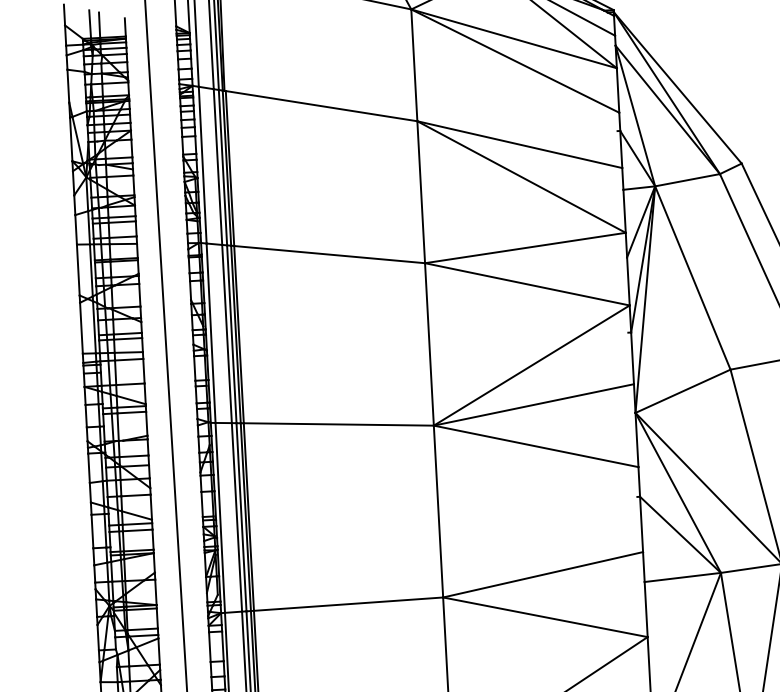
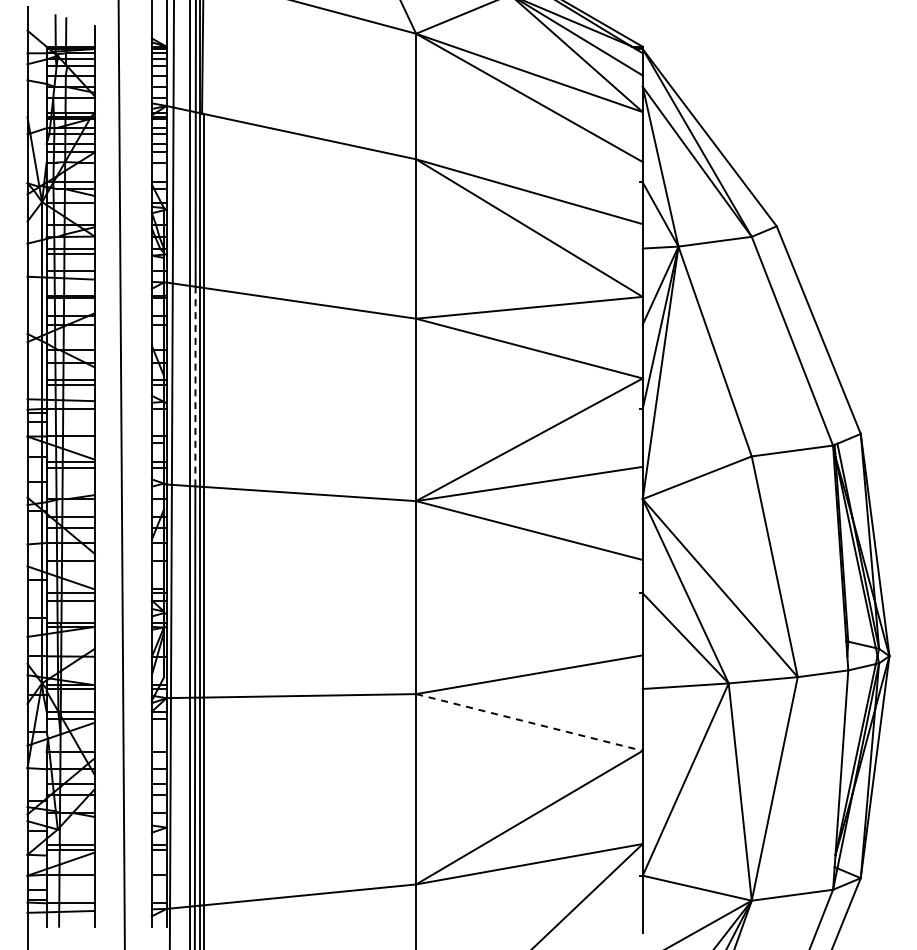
line: (231, 334) -> (195, 386), solid -> dashed
line: (545, 617) -> (529, 722), solid -> dashed

